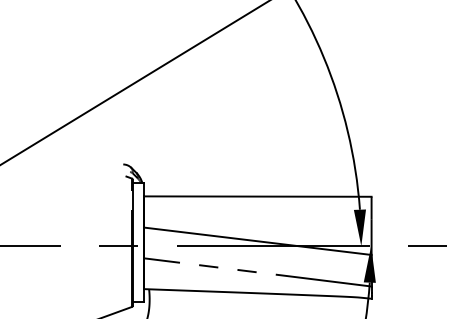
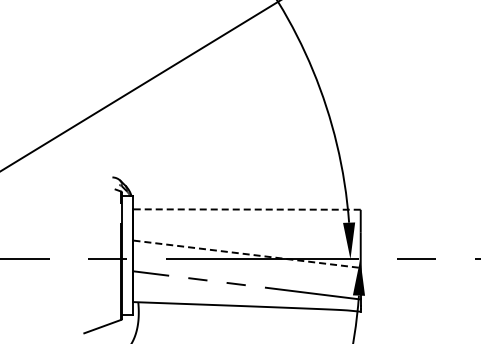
line: (258, 196) -> (247, 209), solid -> dashed
line: (258, 241) -> (247, 254), solid -> dashed

